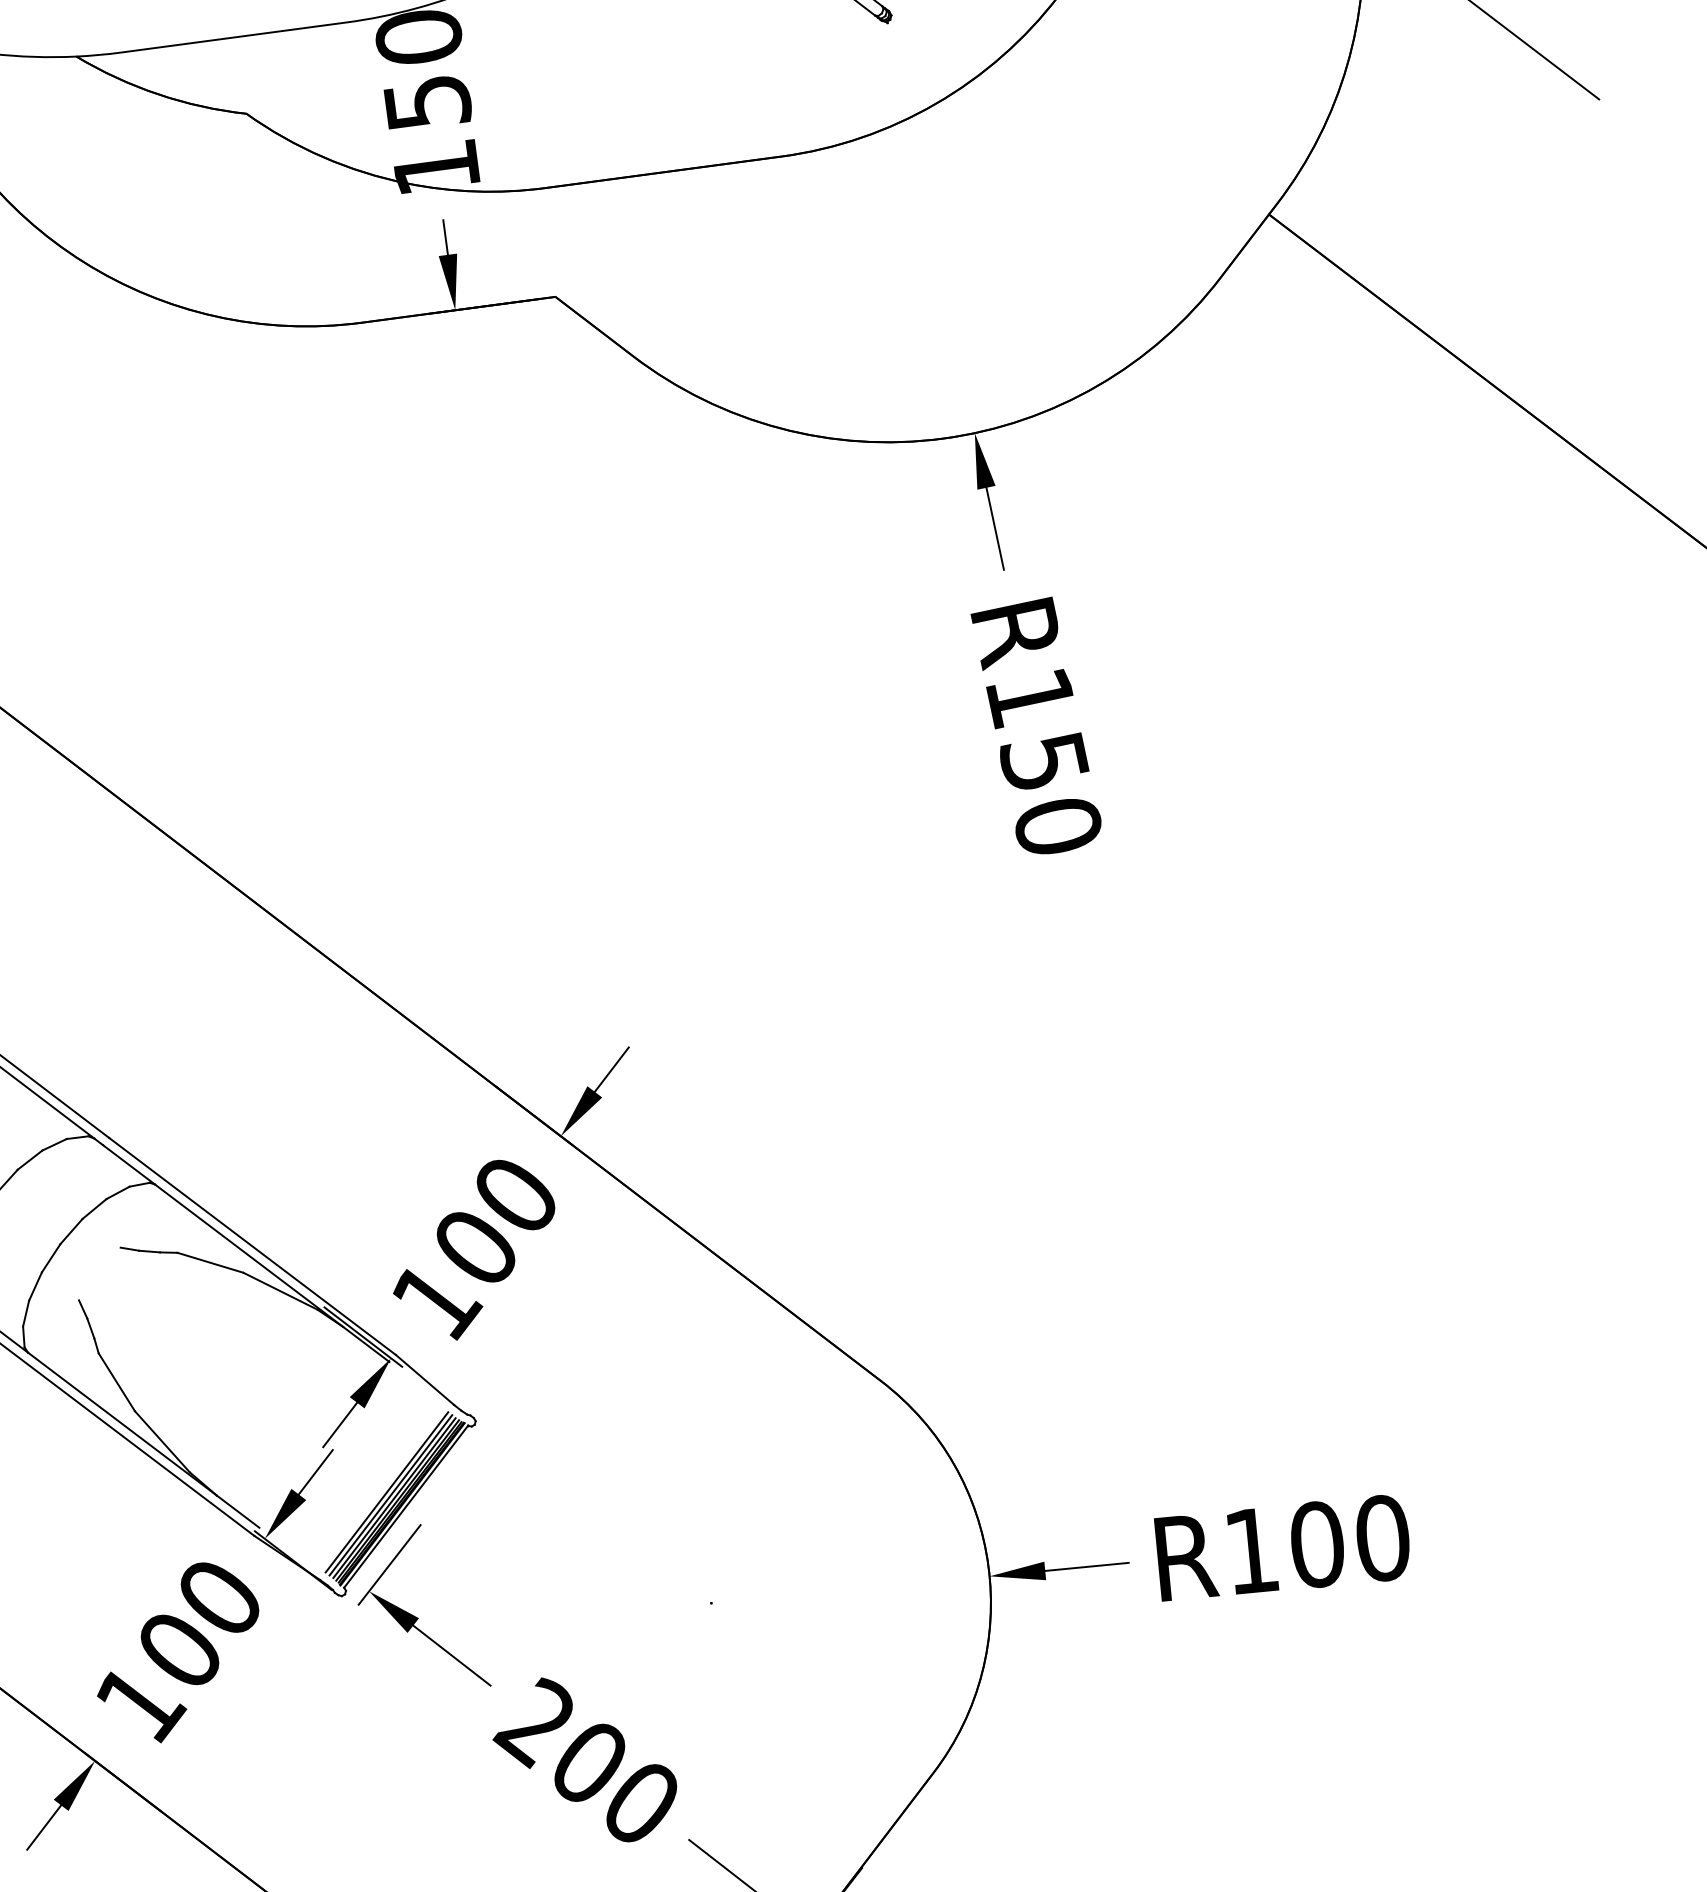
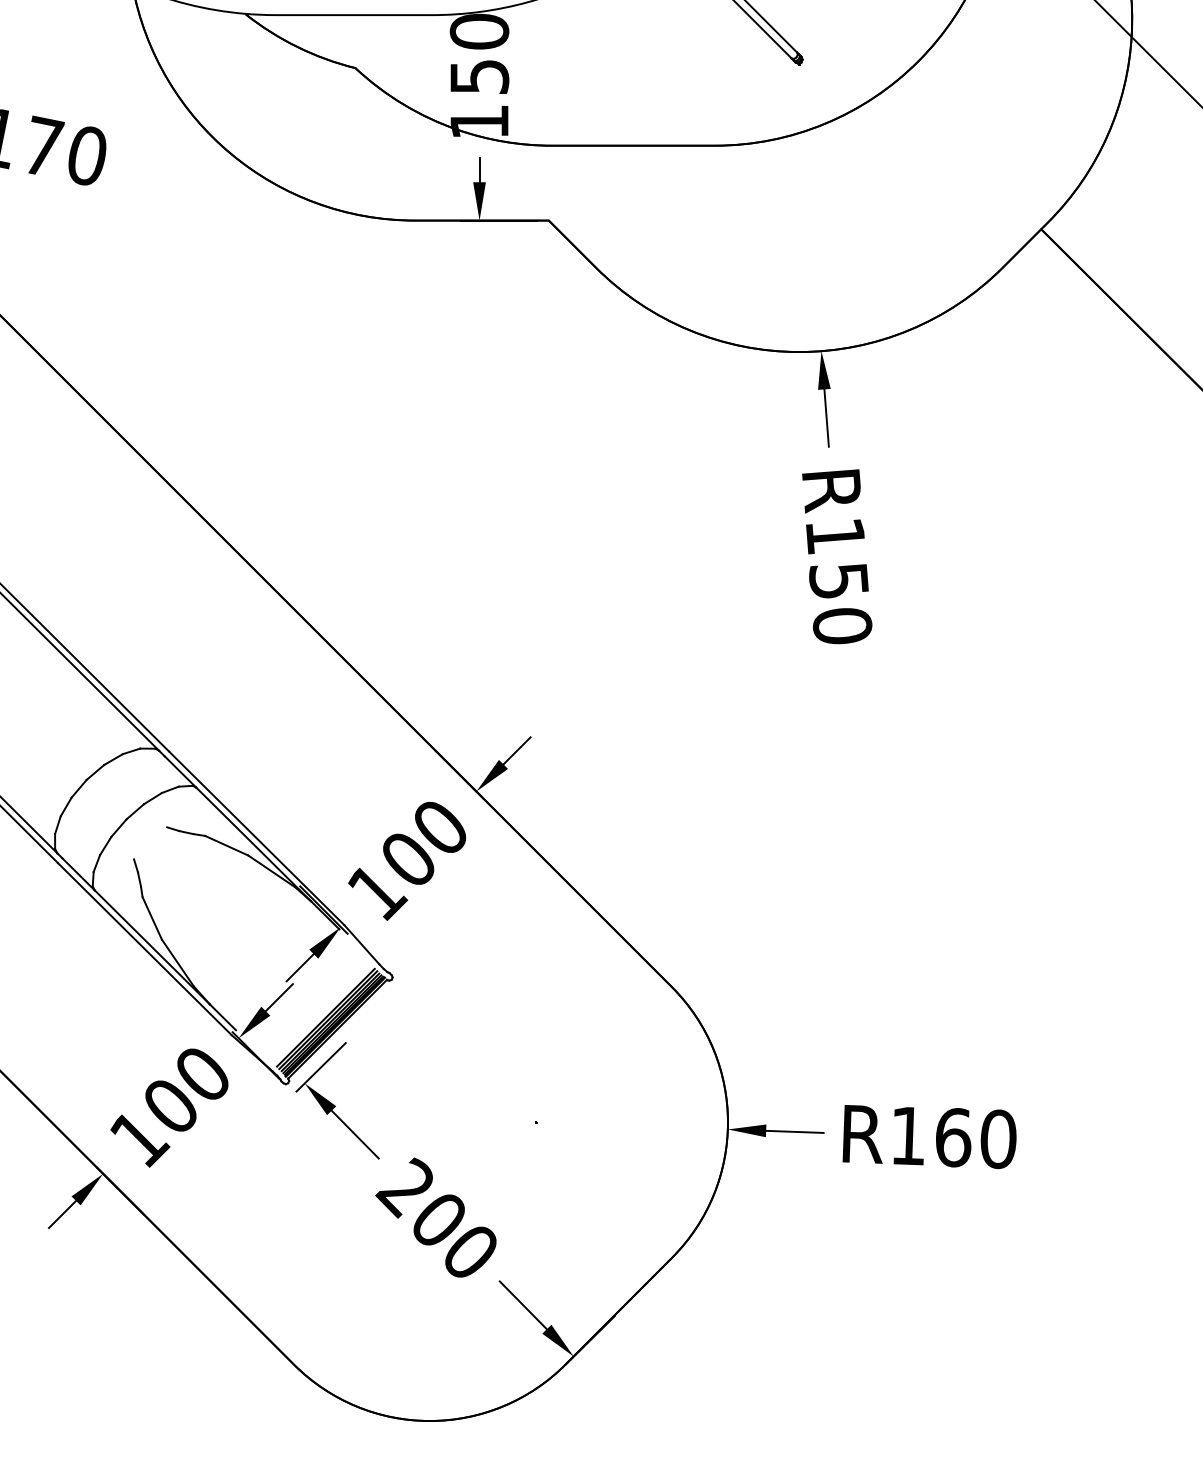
text: (1317, 1544) -> (953, 1137), R100 -> R160

